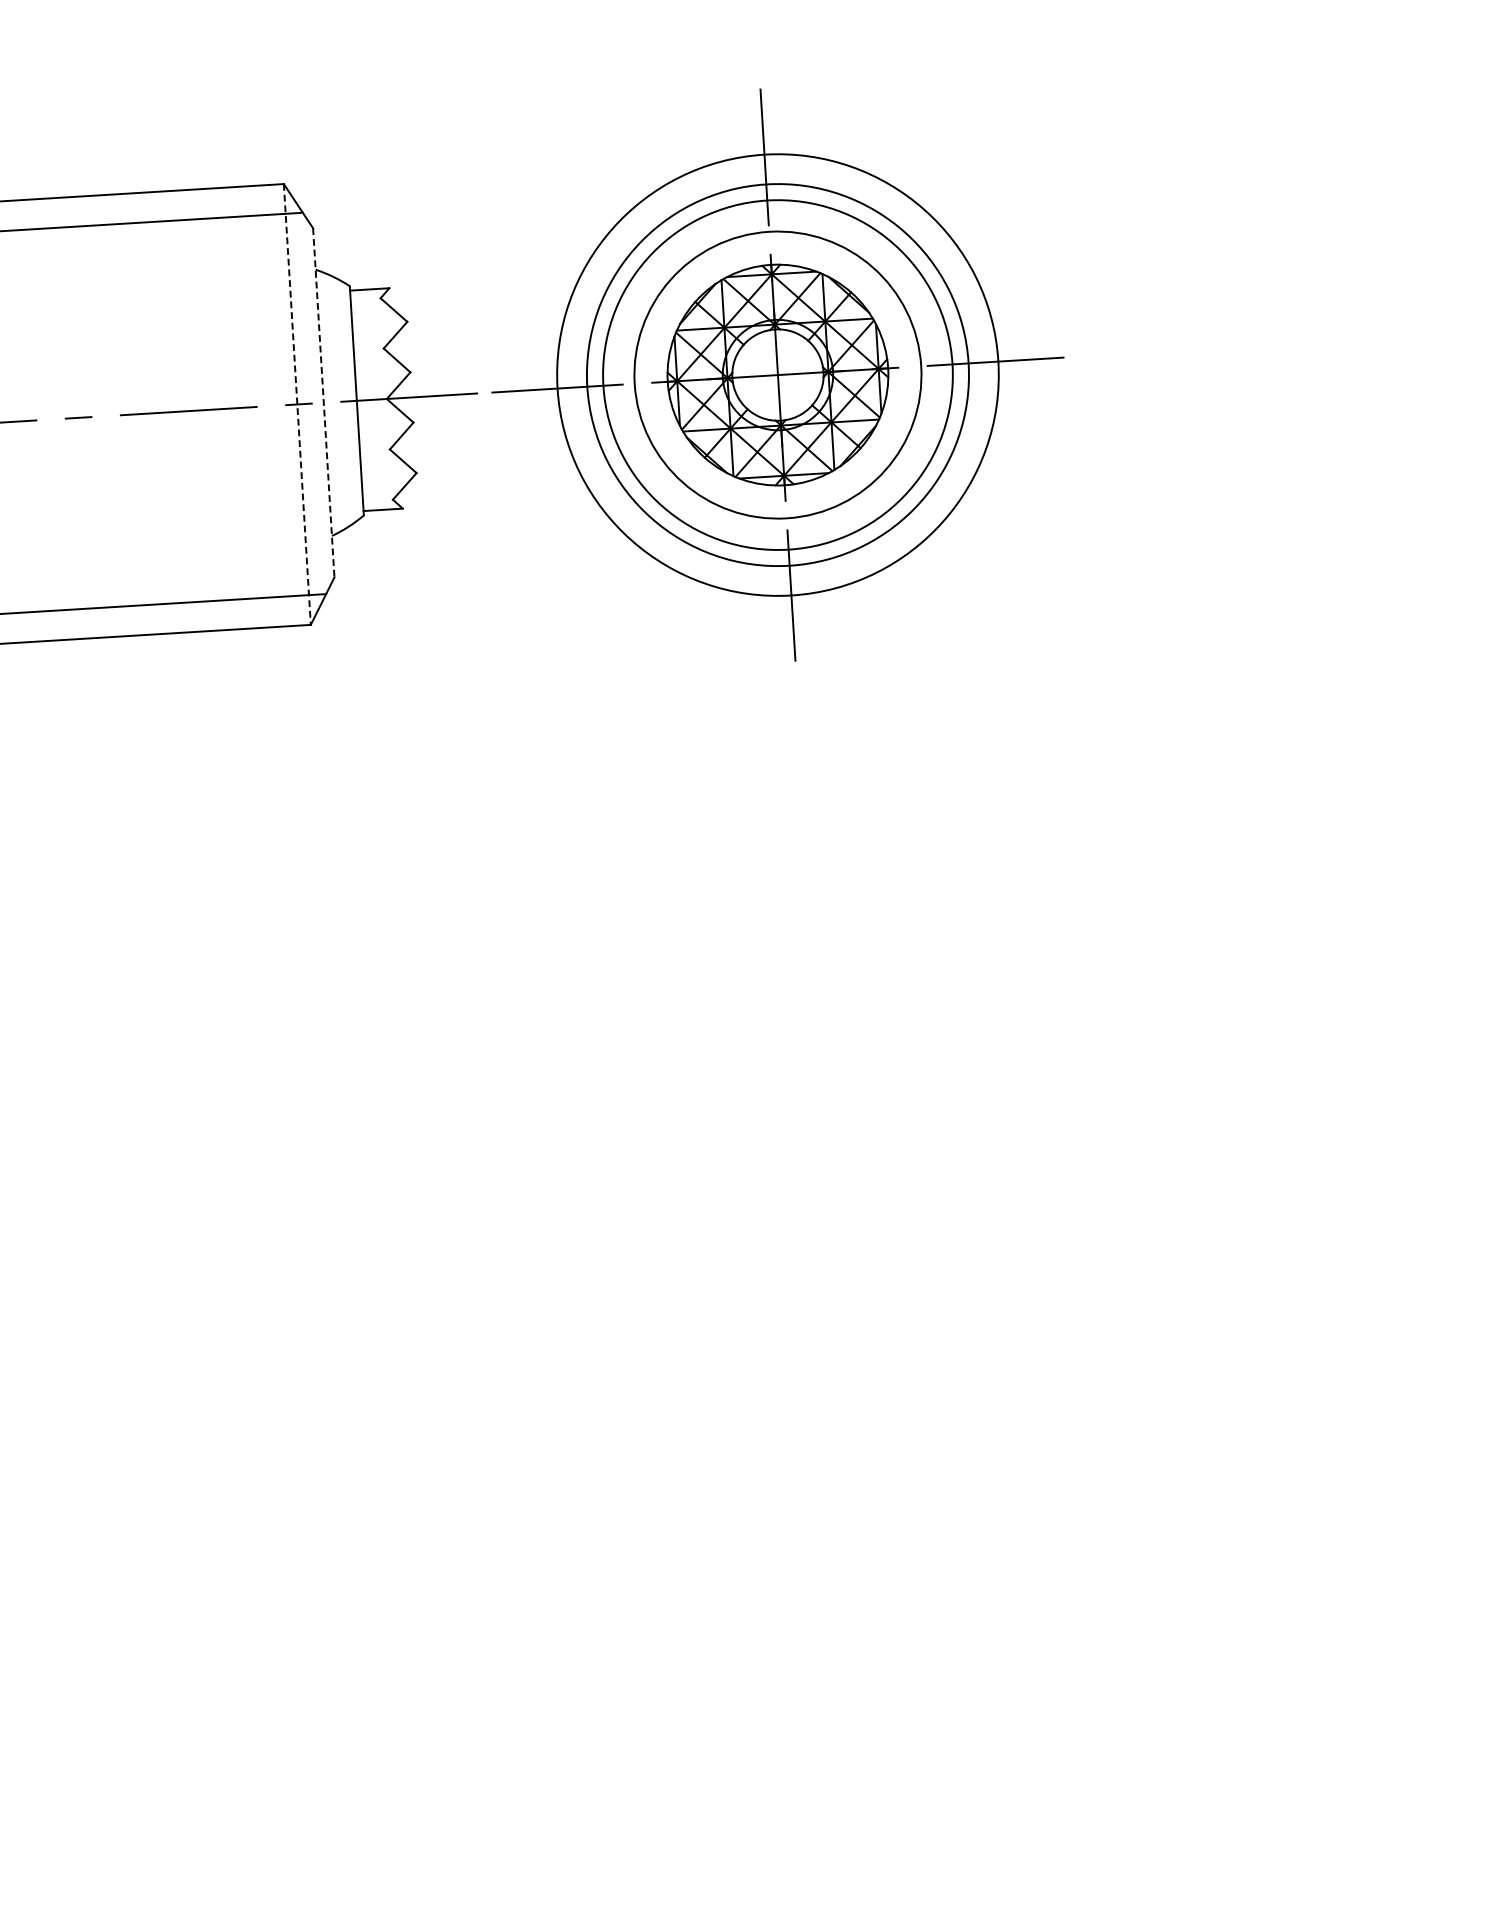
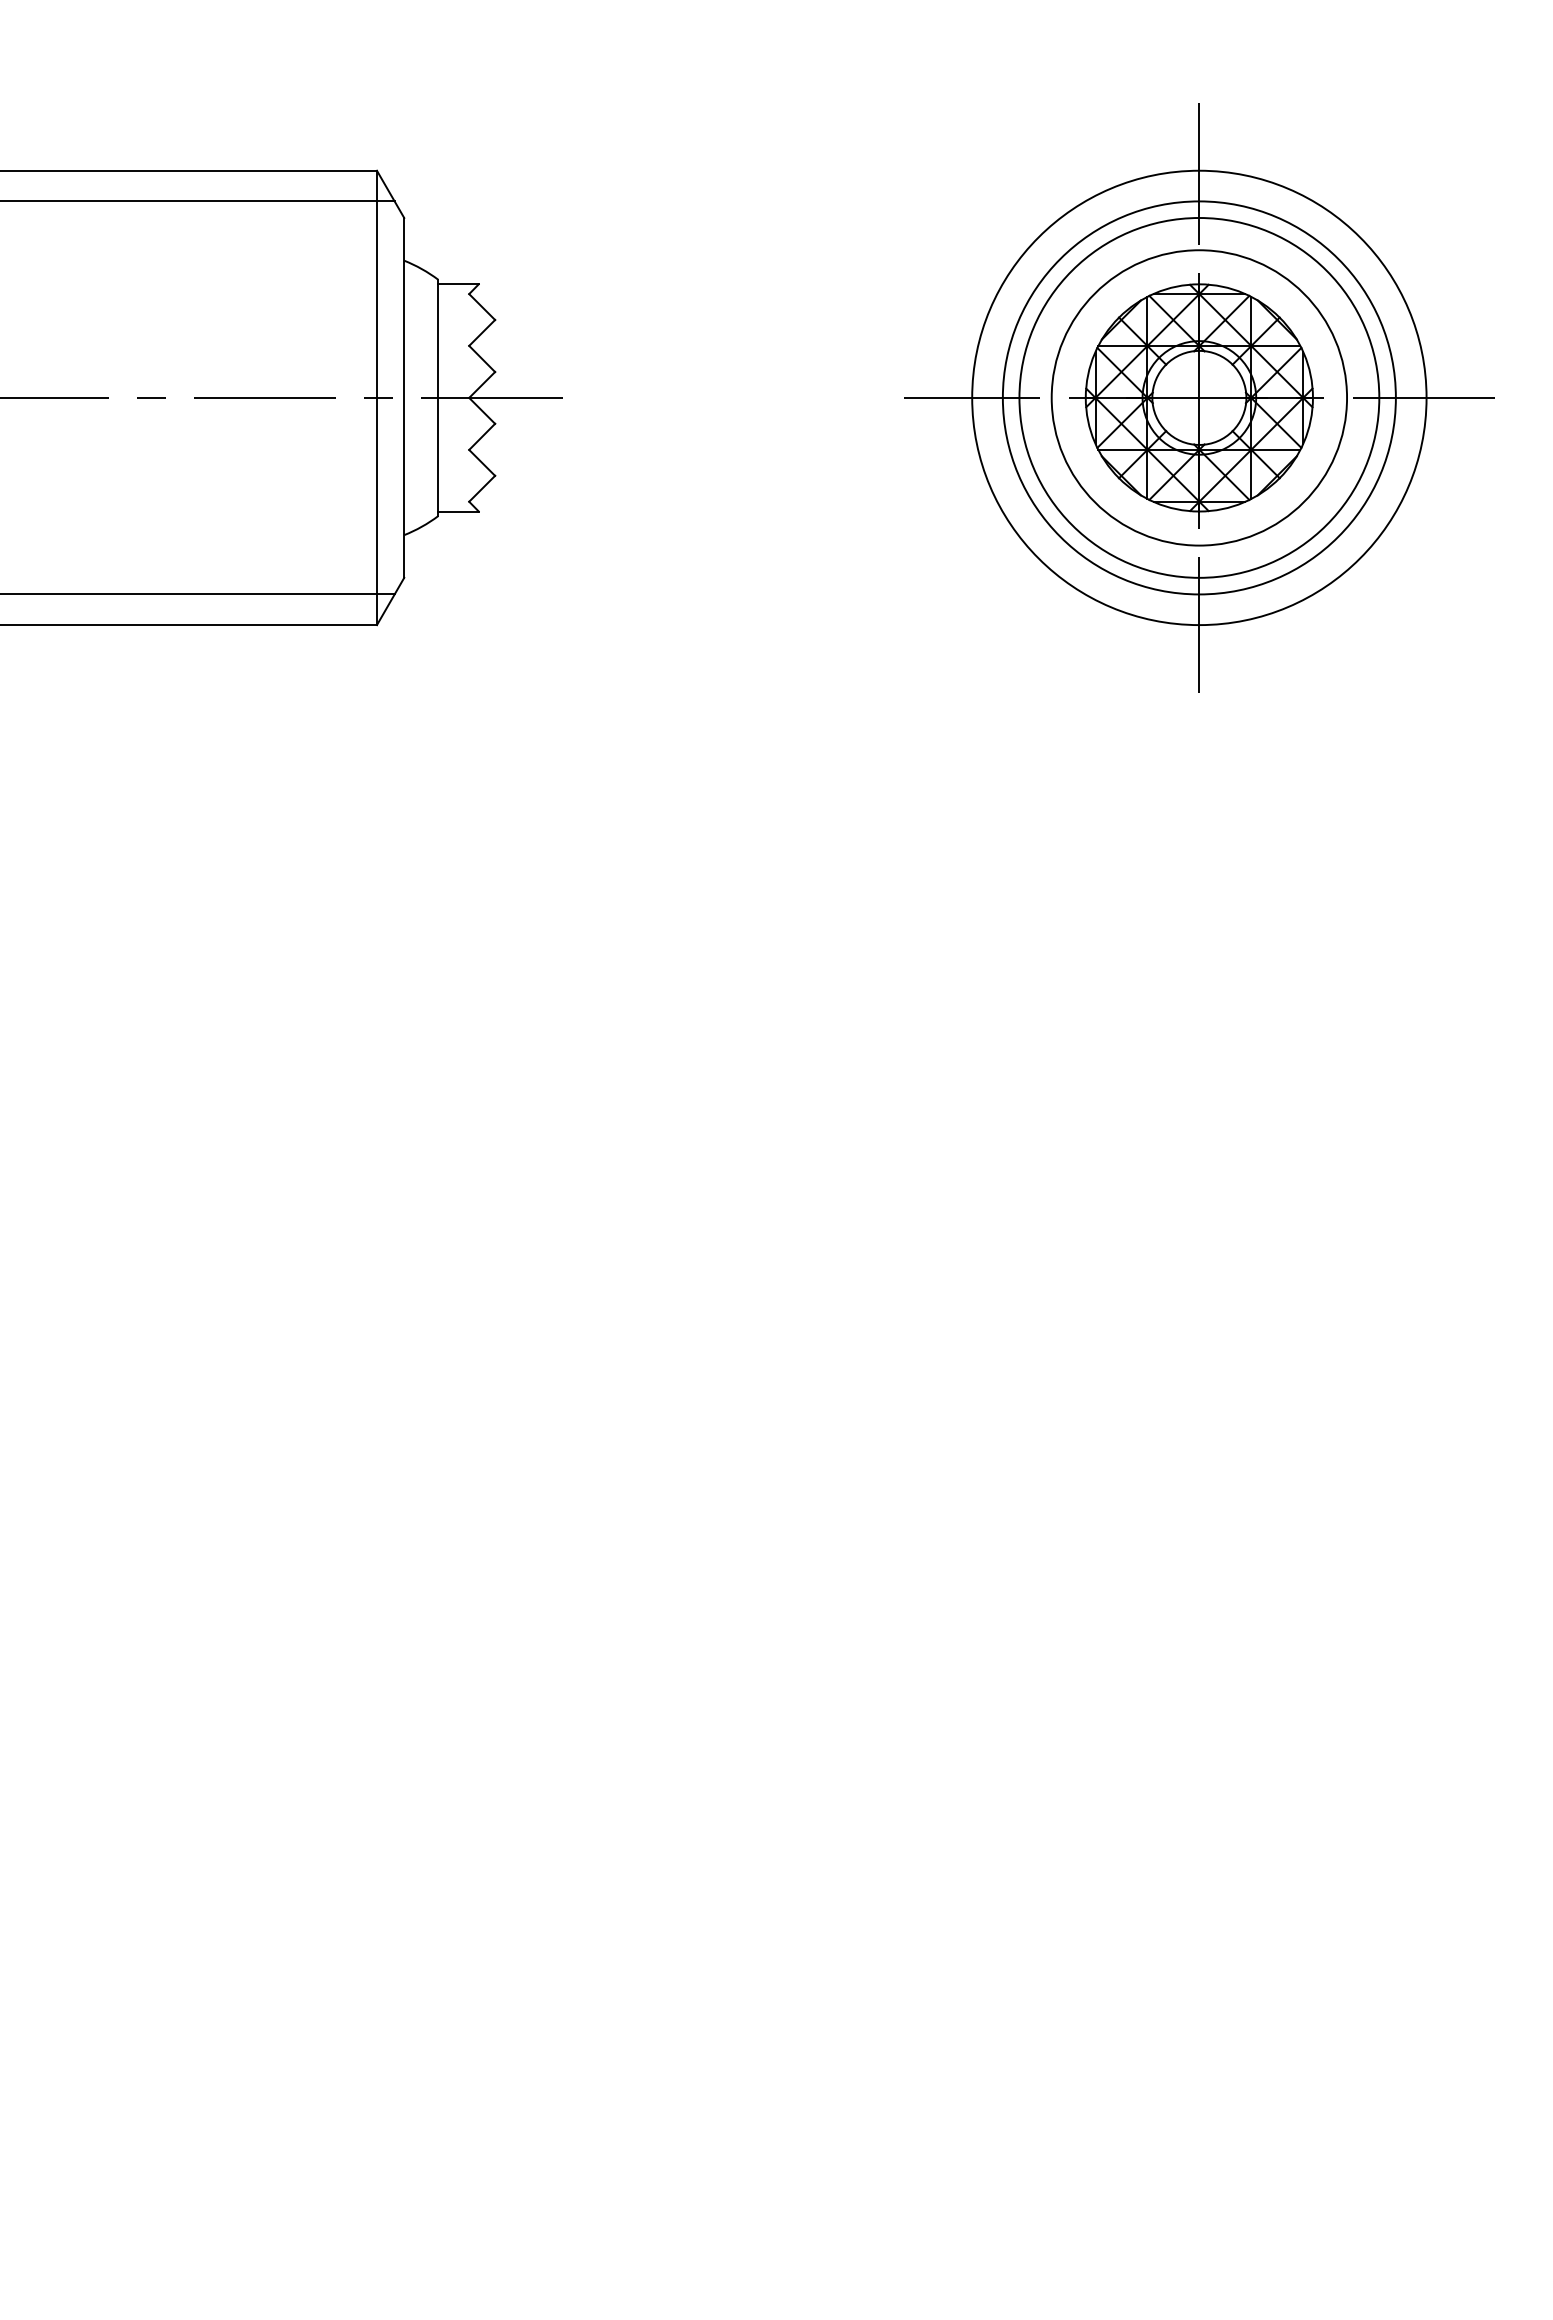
part: (778, 374) -> (1199, 397), moved
line: (324, 402) -> (404, 397), dashed -> solid
line: (296, 405) -> (376, 398), dashed -> solid

